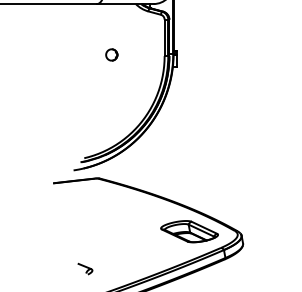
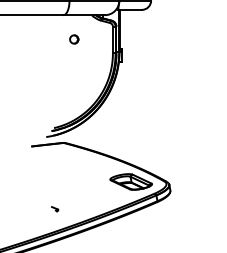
part: (112, 54) -> (74, 39), moved
part: (86, 269) -> (55, 209), size x0.62

